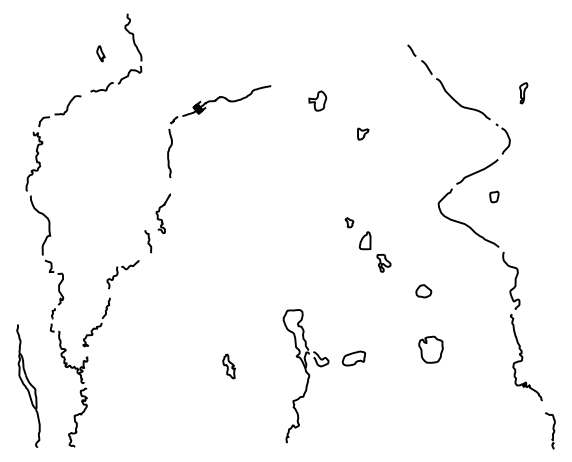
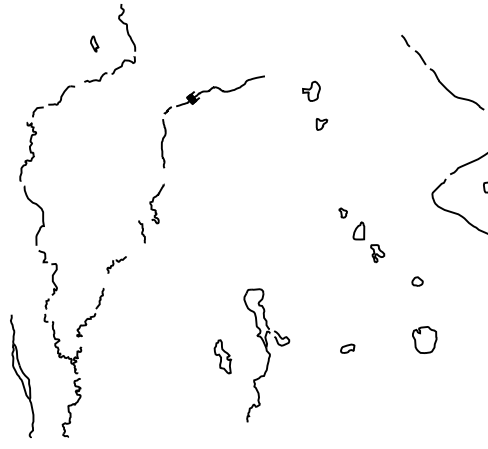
part: (363, 133) -> (322, 123), moved
part: (122, 274) -> (116, 264), size x0.6
part: (423, 291) -> (417, 281), size x0.7
part: (353, 358) -> (347, 348), size x0.6
part: (228, 366) -> (222, 356), size x1.4
part: (305, 376) -> (266, 355), moved

